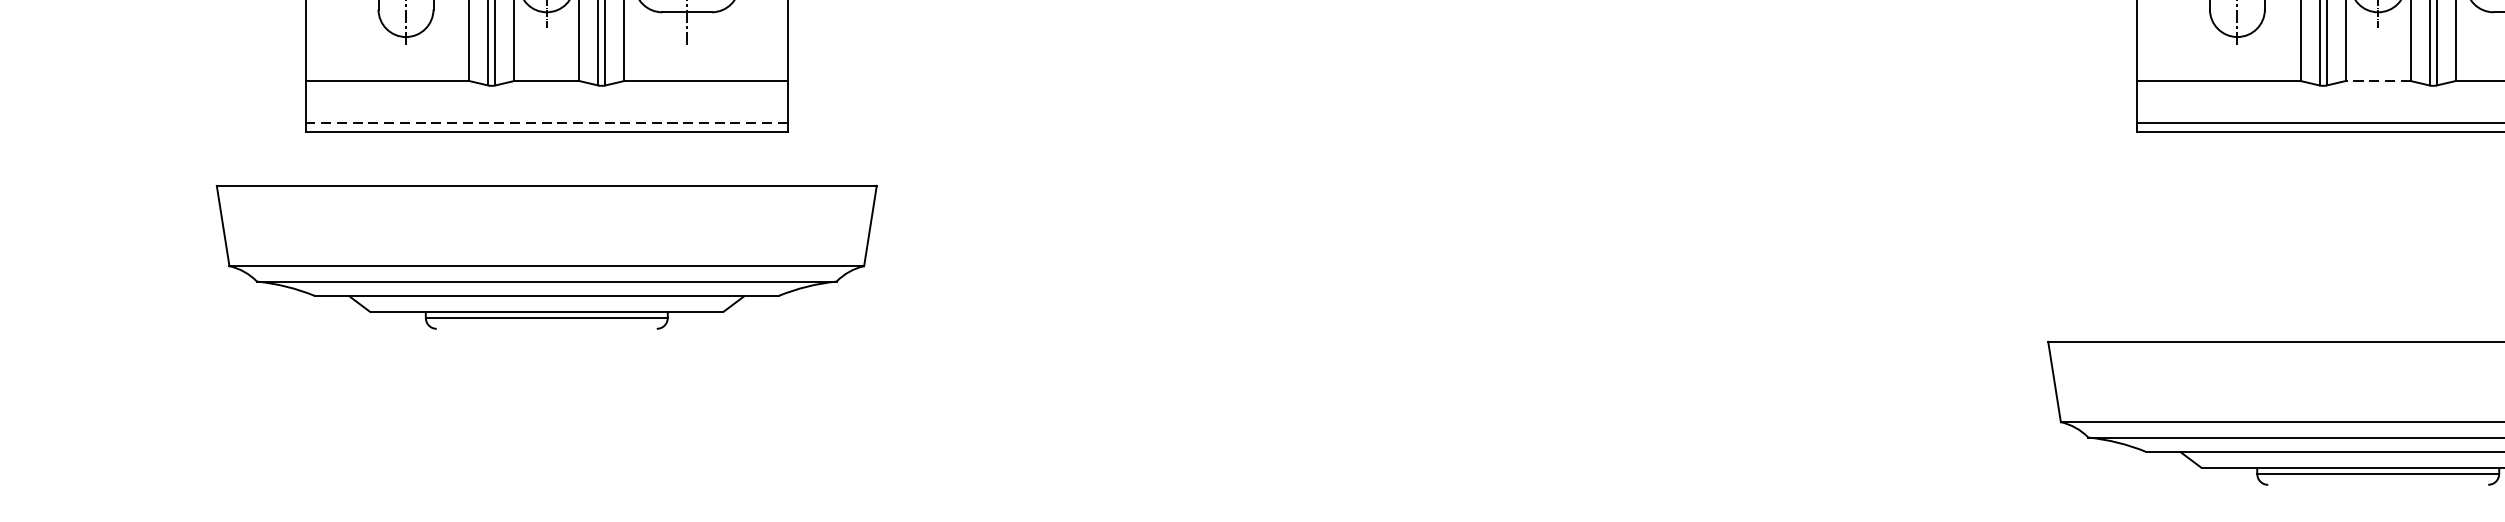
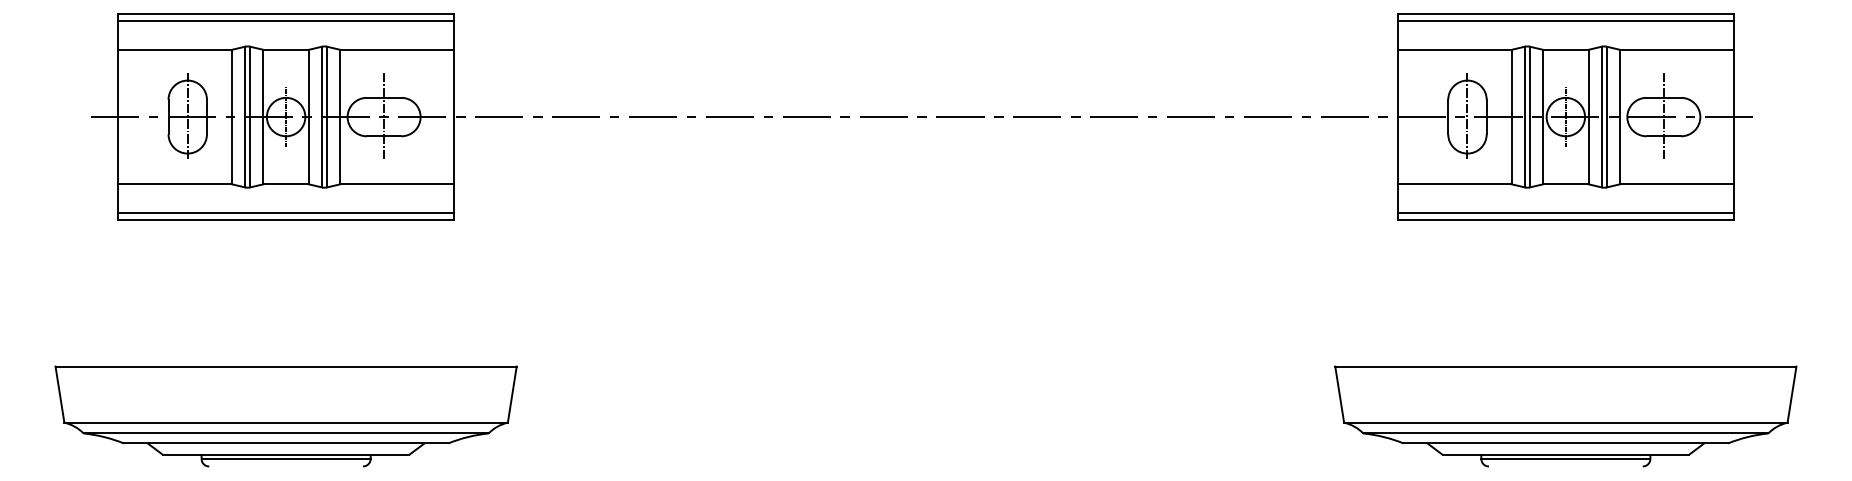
line: (2377, 81) -> (1565, 184), dashed -> solid
line: (545, 122) -> (285, 213), dashed -> solid
part: (545, 257) -> (285, 416), moved

